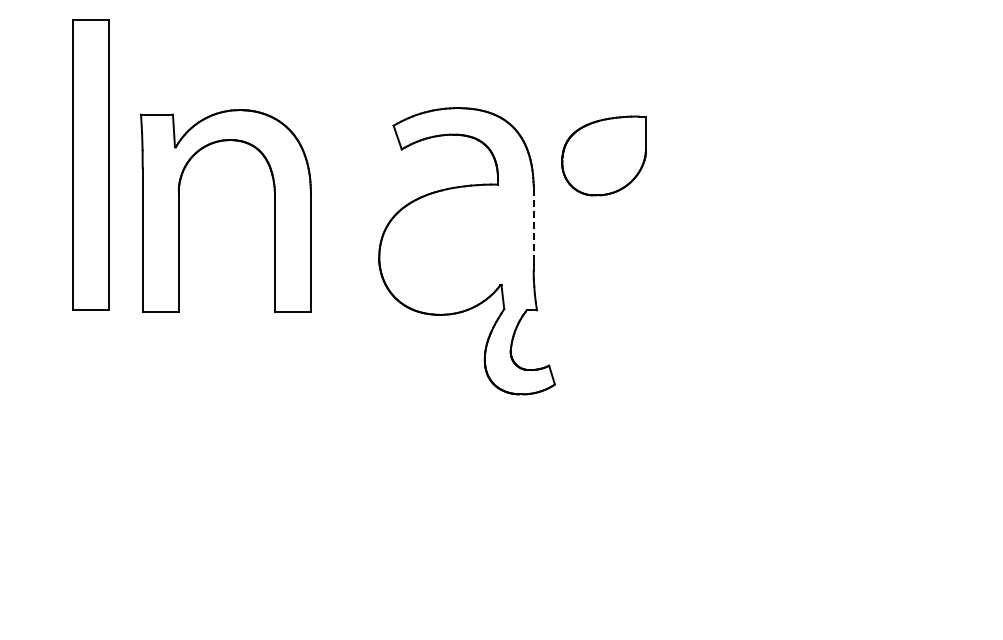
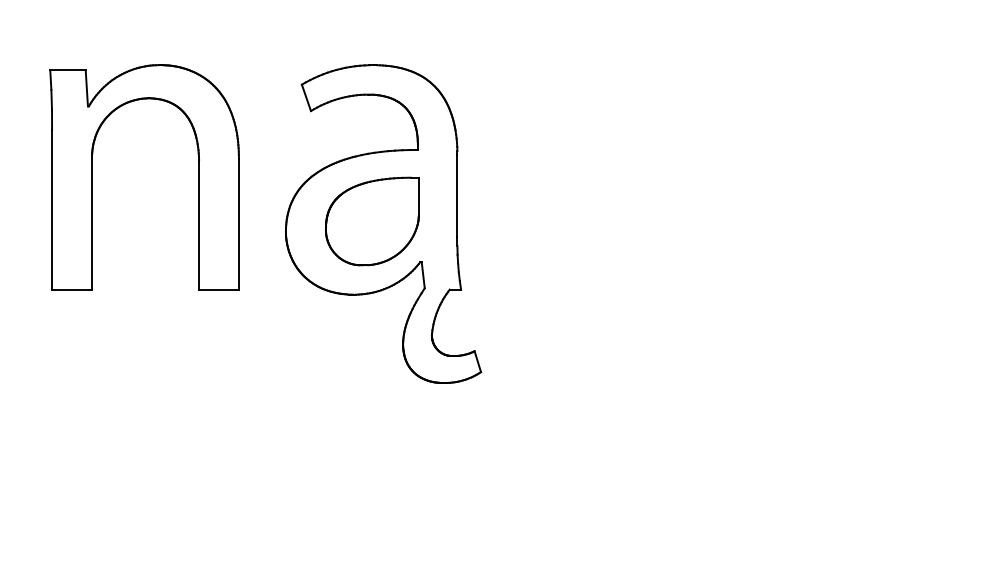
part: (603, 155) -> (371, 221), moved
part: (179, 210) -> (92, 176), moved
line: (533, 226) -> (457, 196), dashed -> solid

